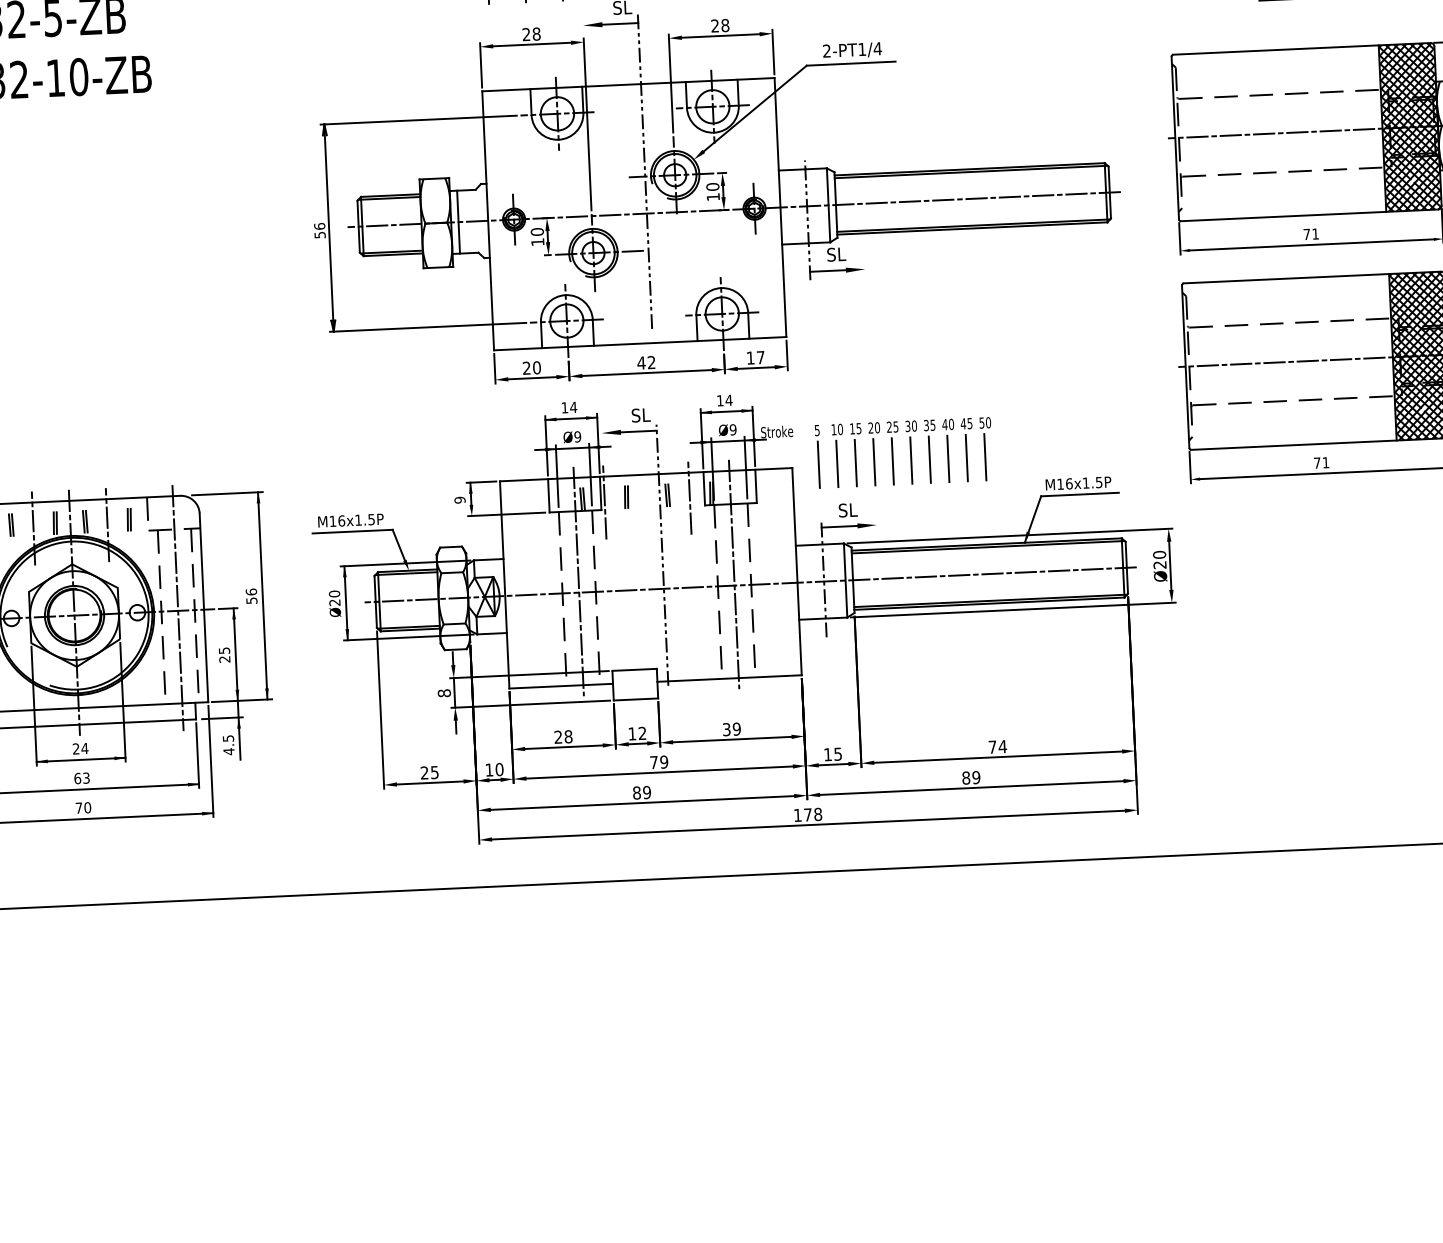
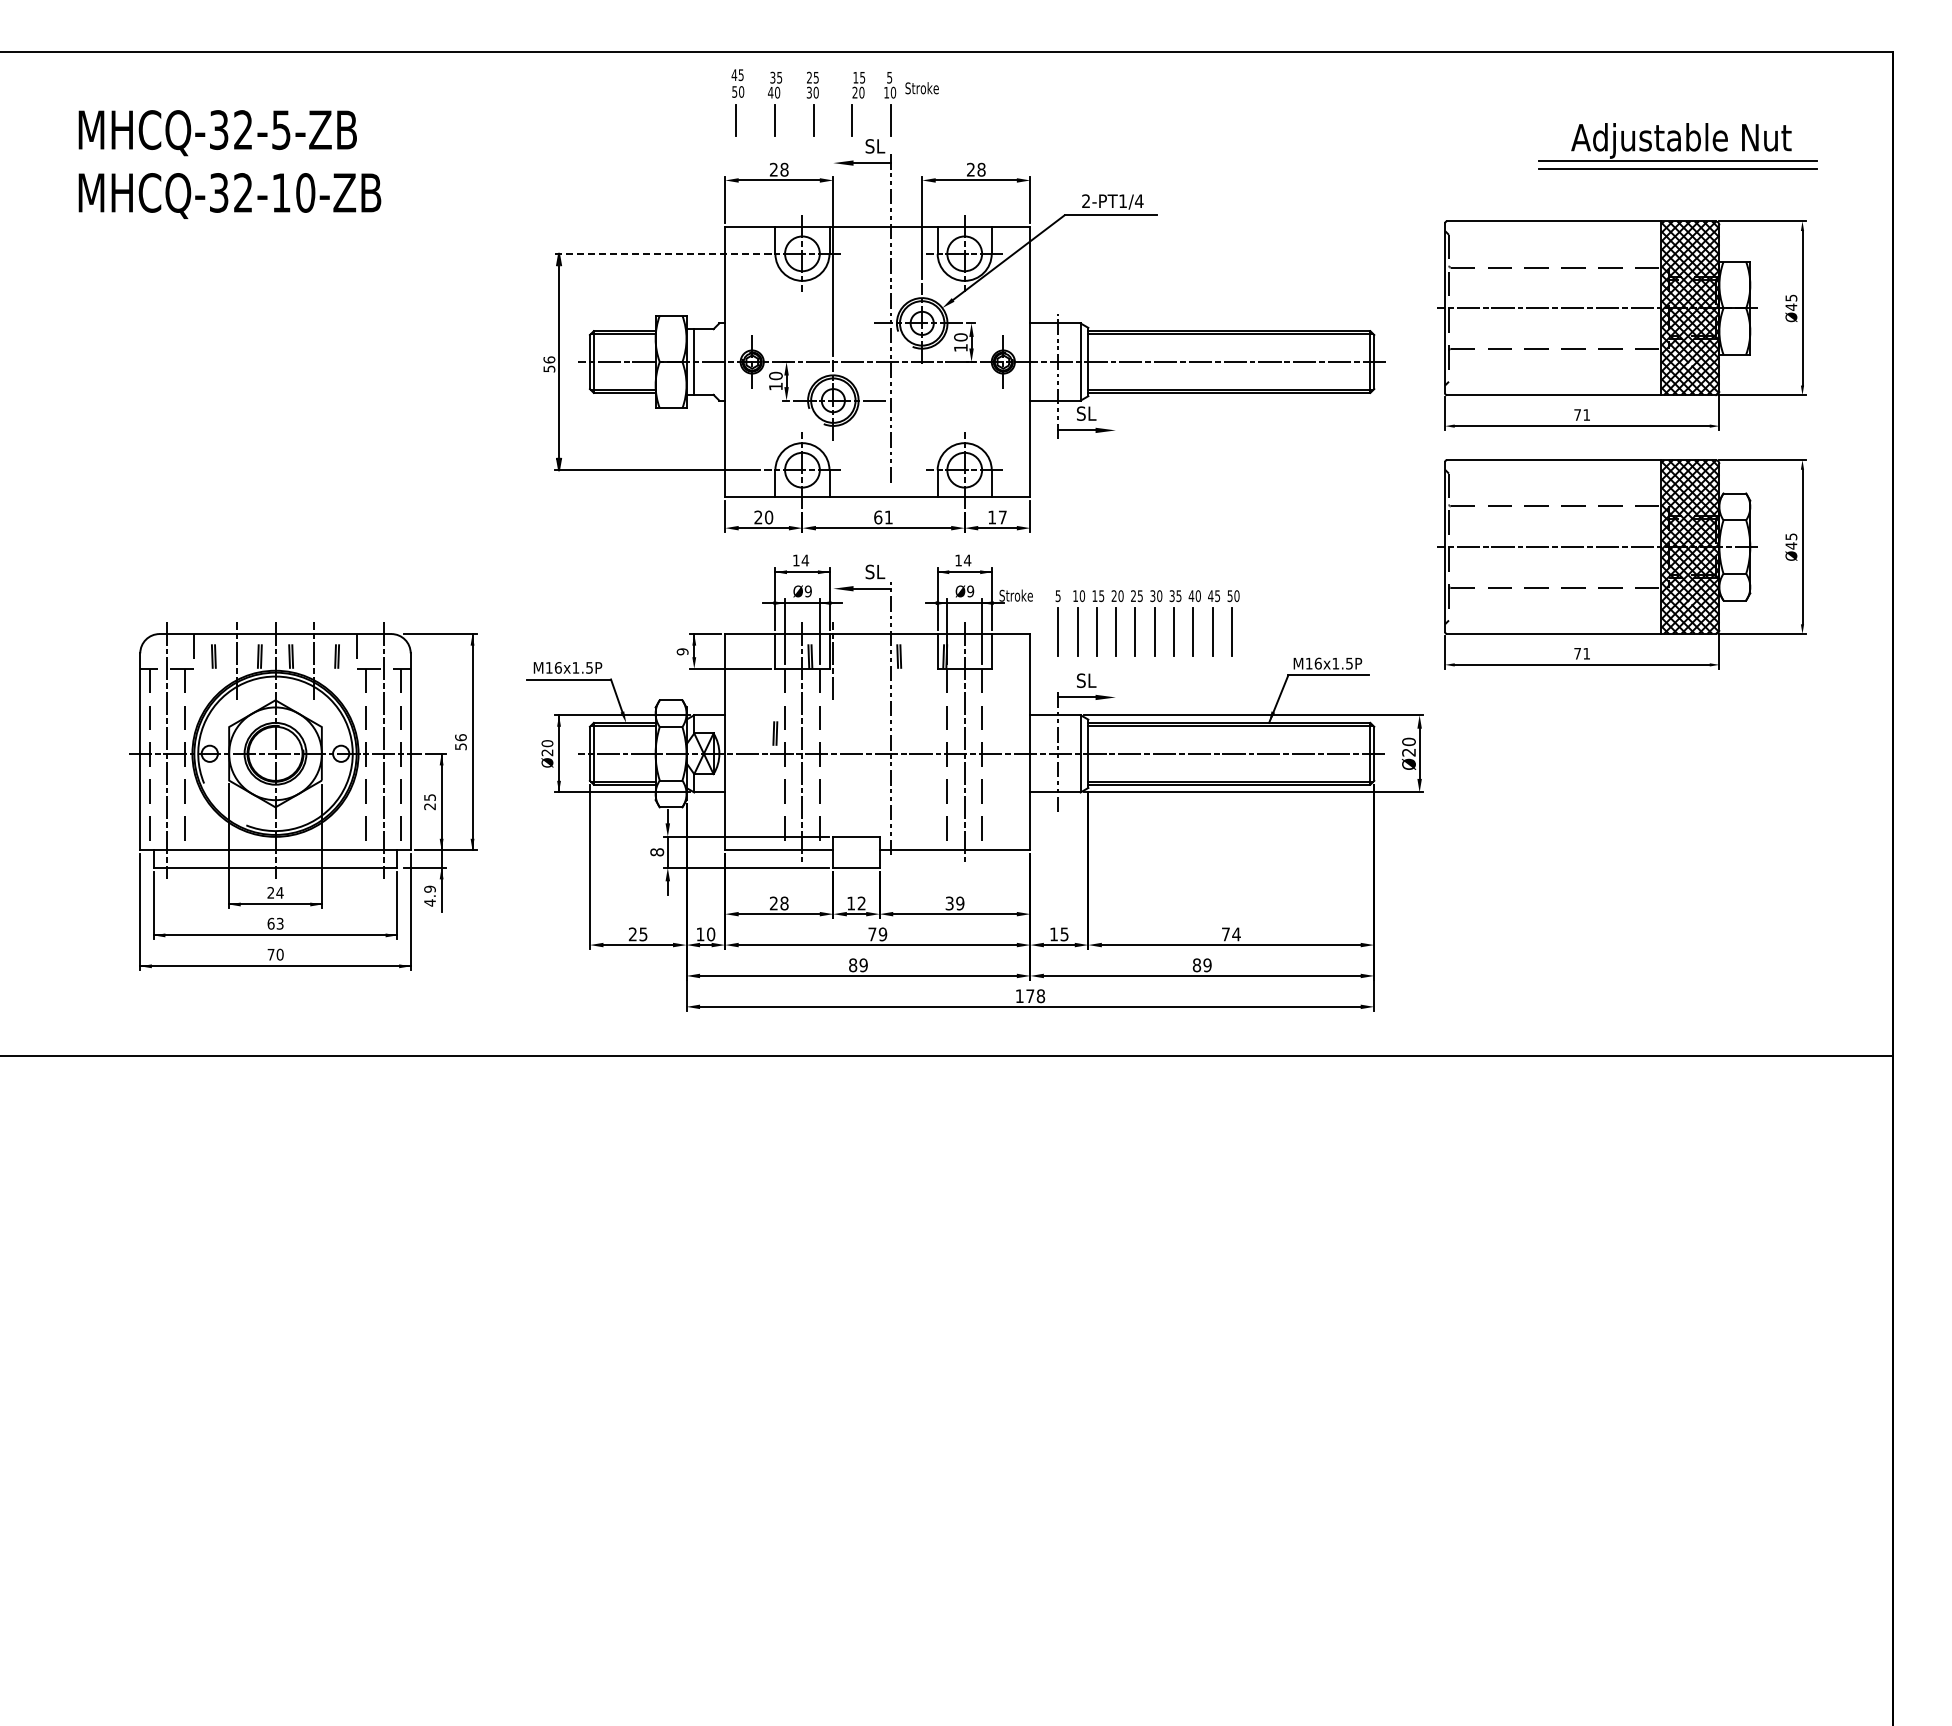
line: (418, 119) -> (657, 253), solid -> dashed
text: (645, 362) -> (882, 517), 42 -> 61
part: (626, 497) -> (775, 733), moved
line: (690, 498) -> (922, 660), removed
text: (227, 737) -> (429, 888), 4.5 -> 4.9

